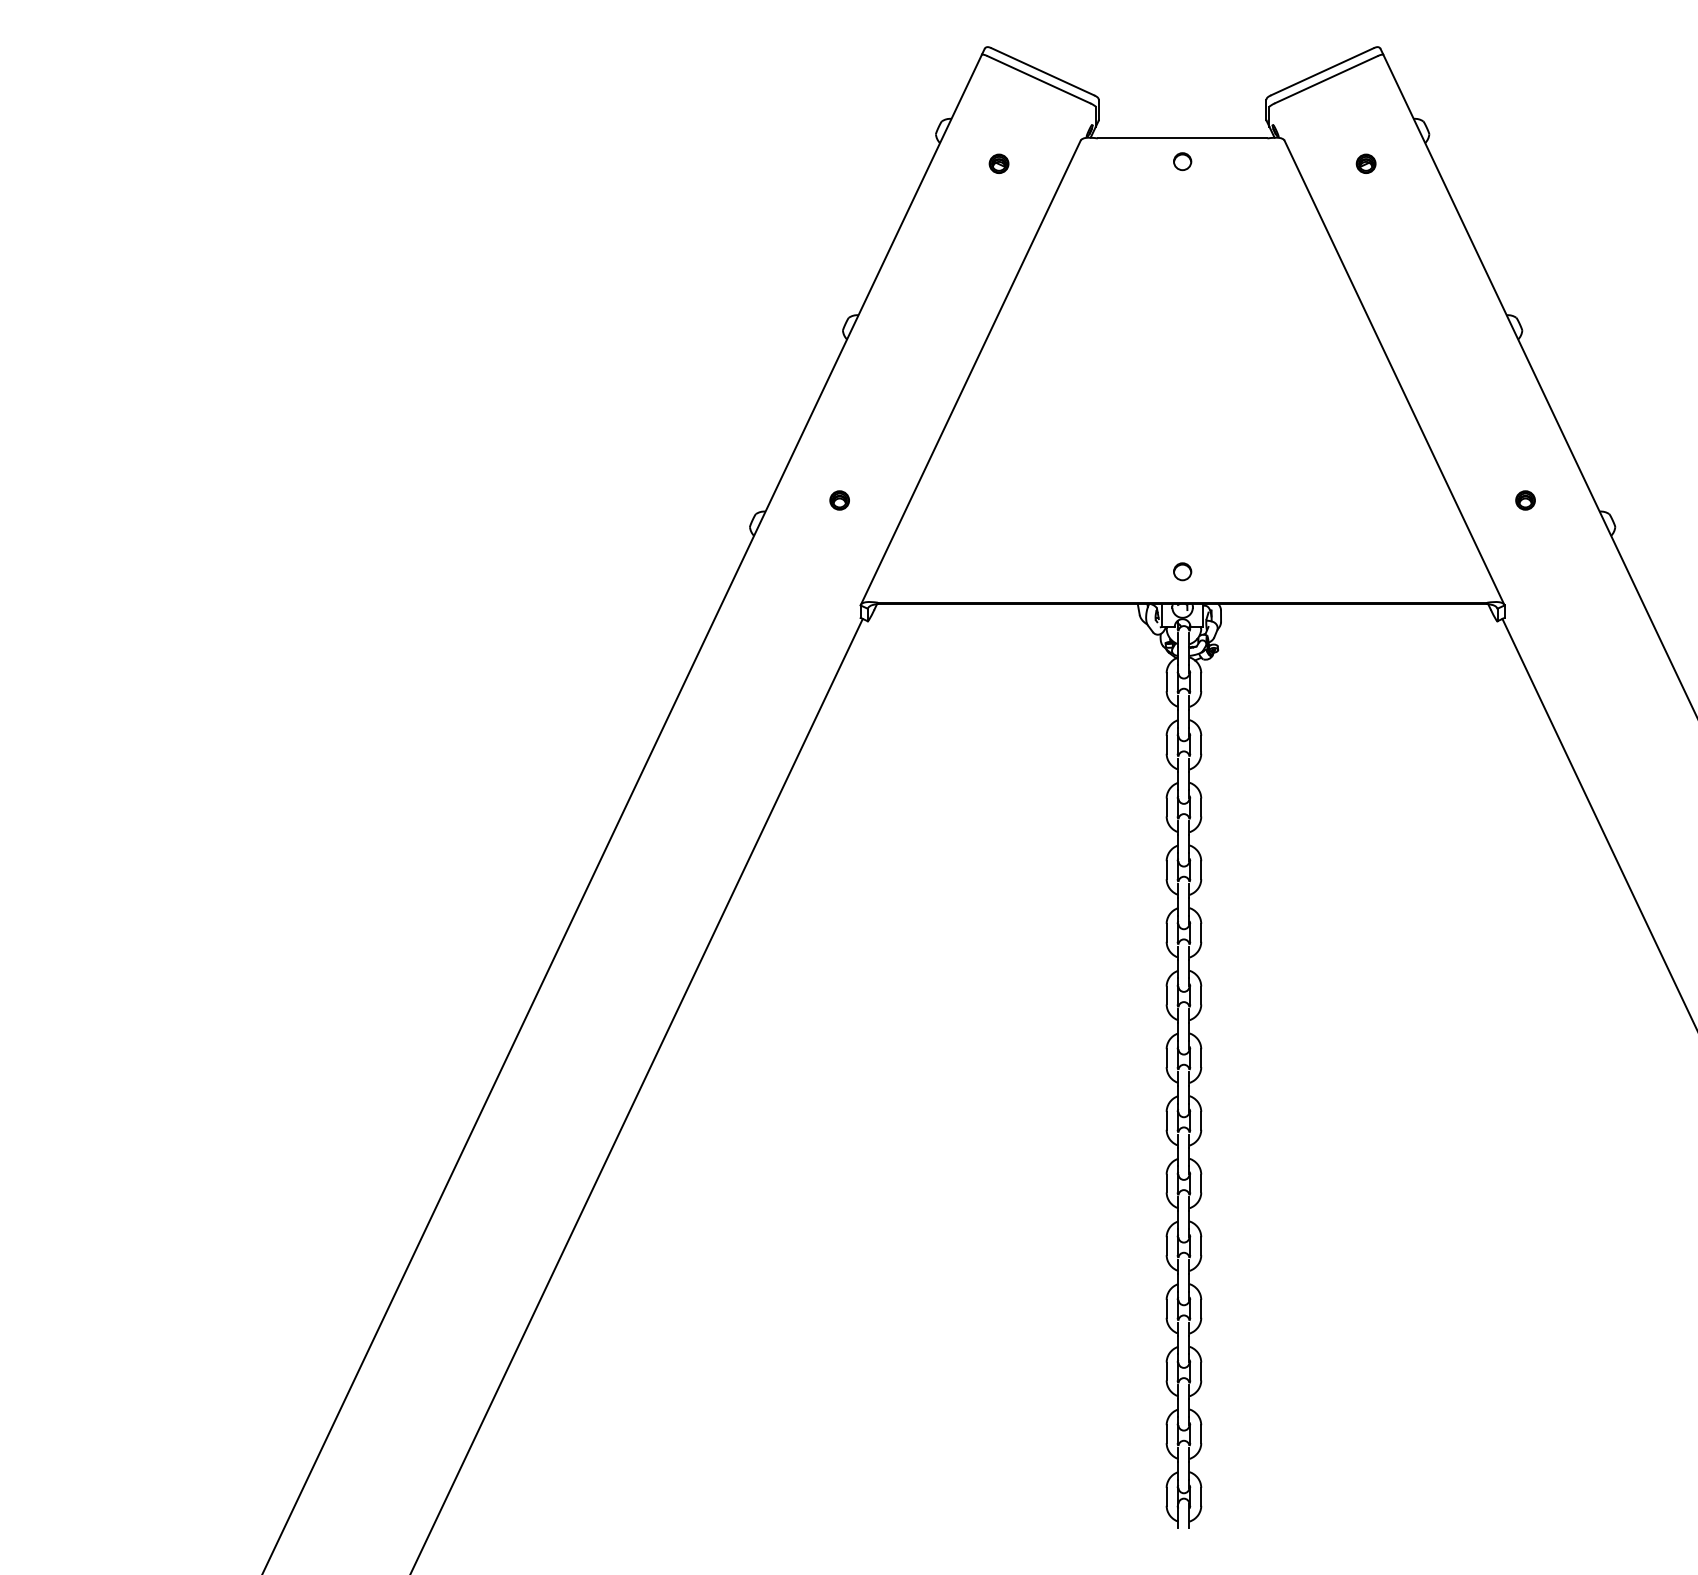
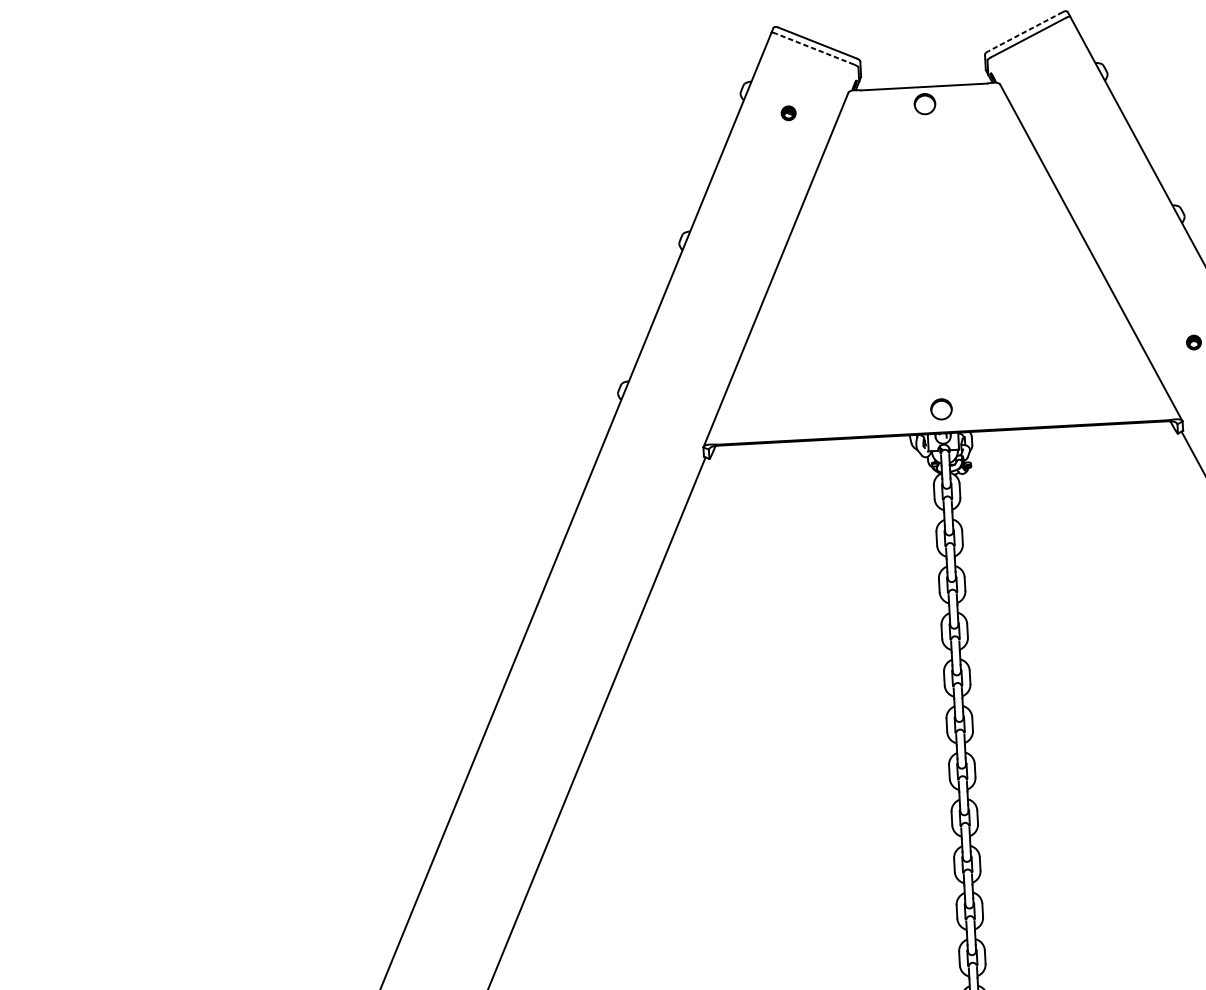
line: (1321, 72) -> (1024, 32), solid -> dashed
line: (1038, 79) -> (814, 48), solid -> dashed
part: (1182, 161) -> (925, 104), size x1.6
part: (1365, 163) -> (1061, 98), removed
part: (839, 500) -> (683, 370), removed
part: (1182, 571) -> (941, 409), size x1.6

